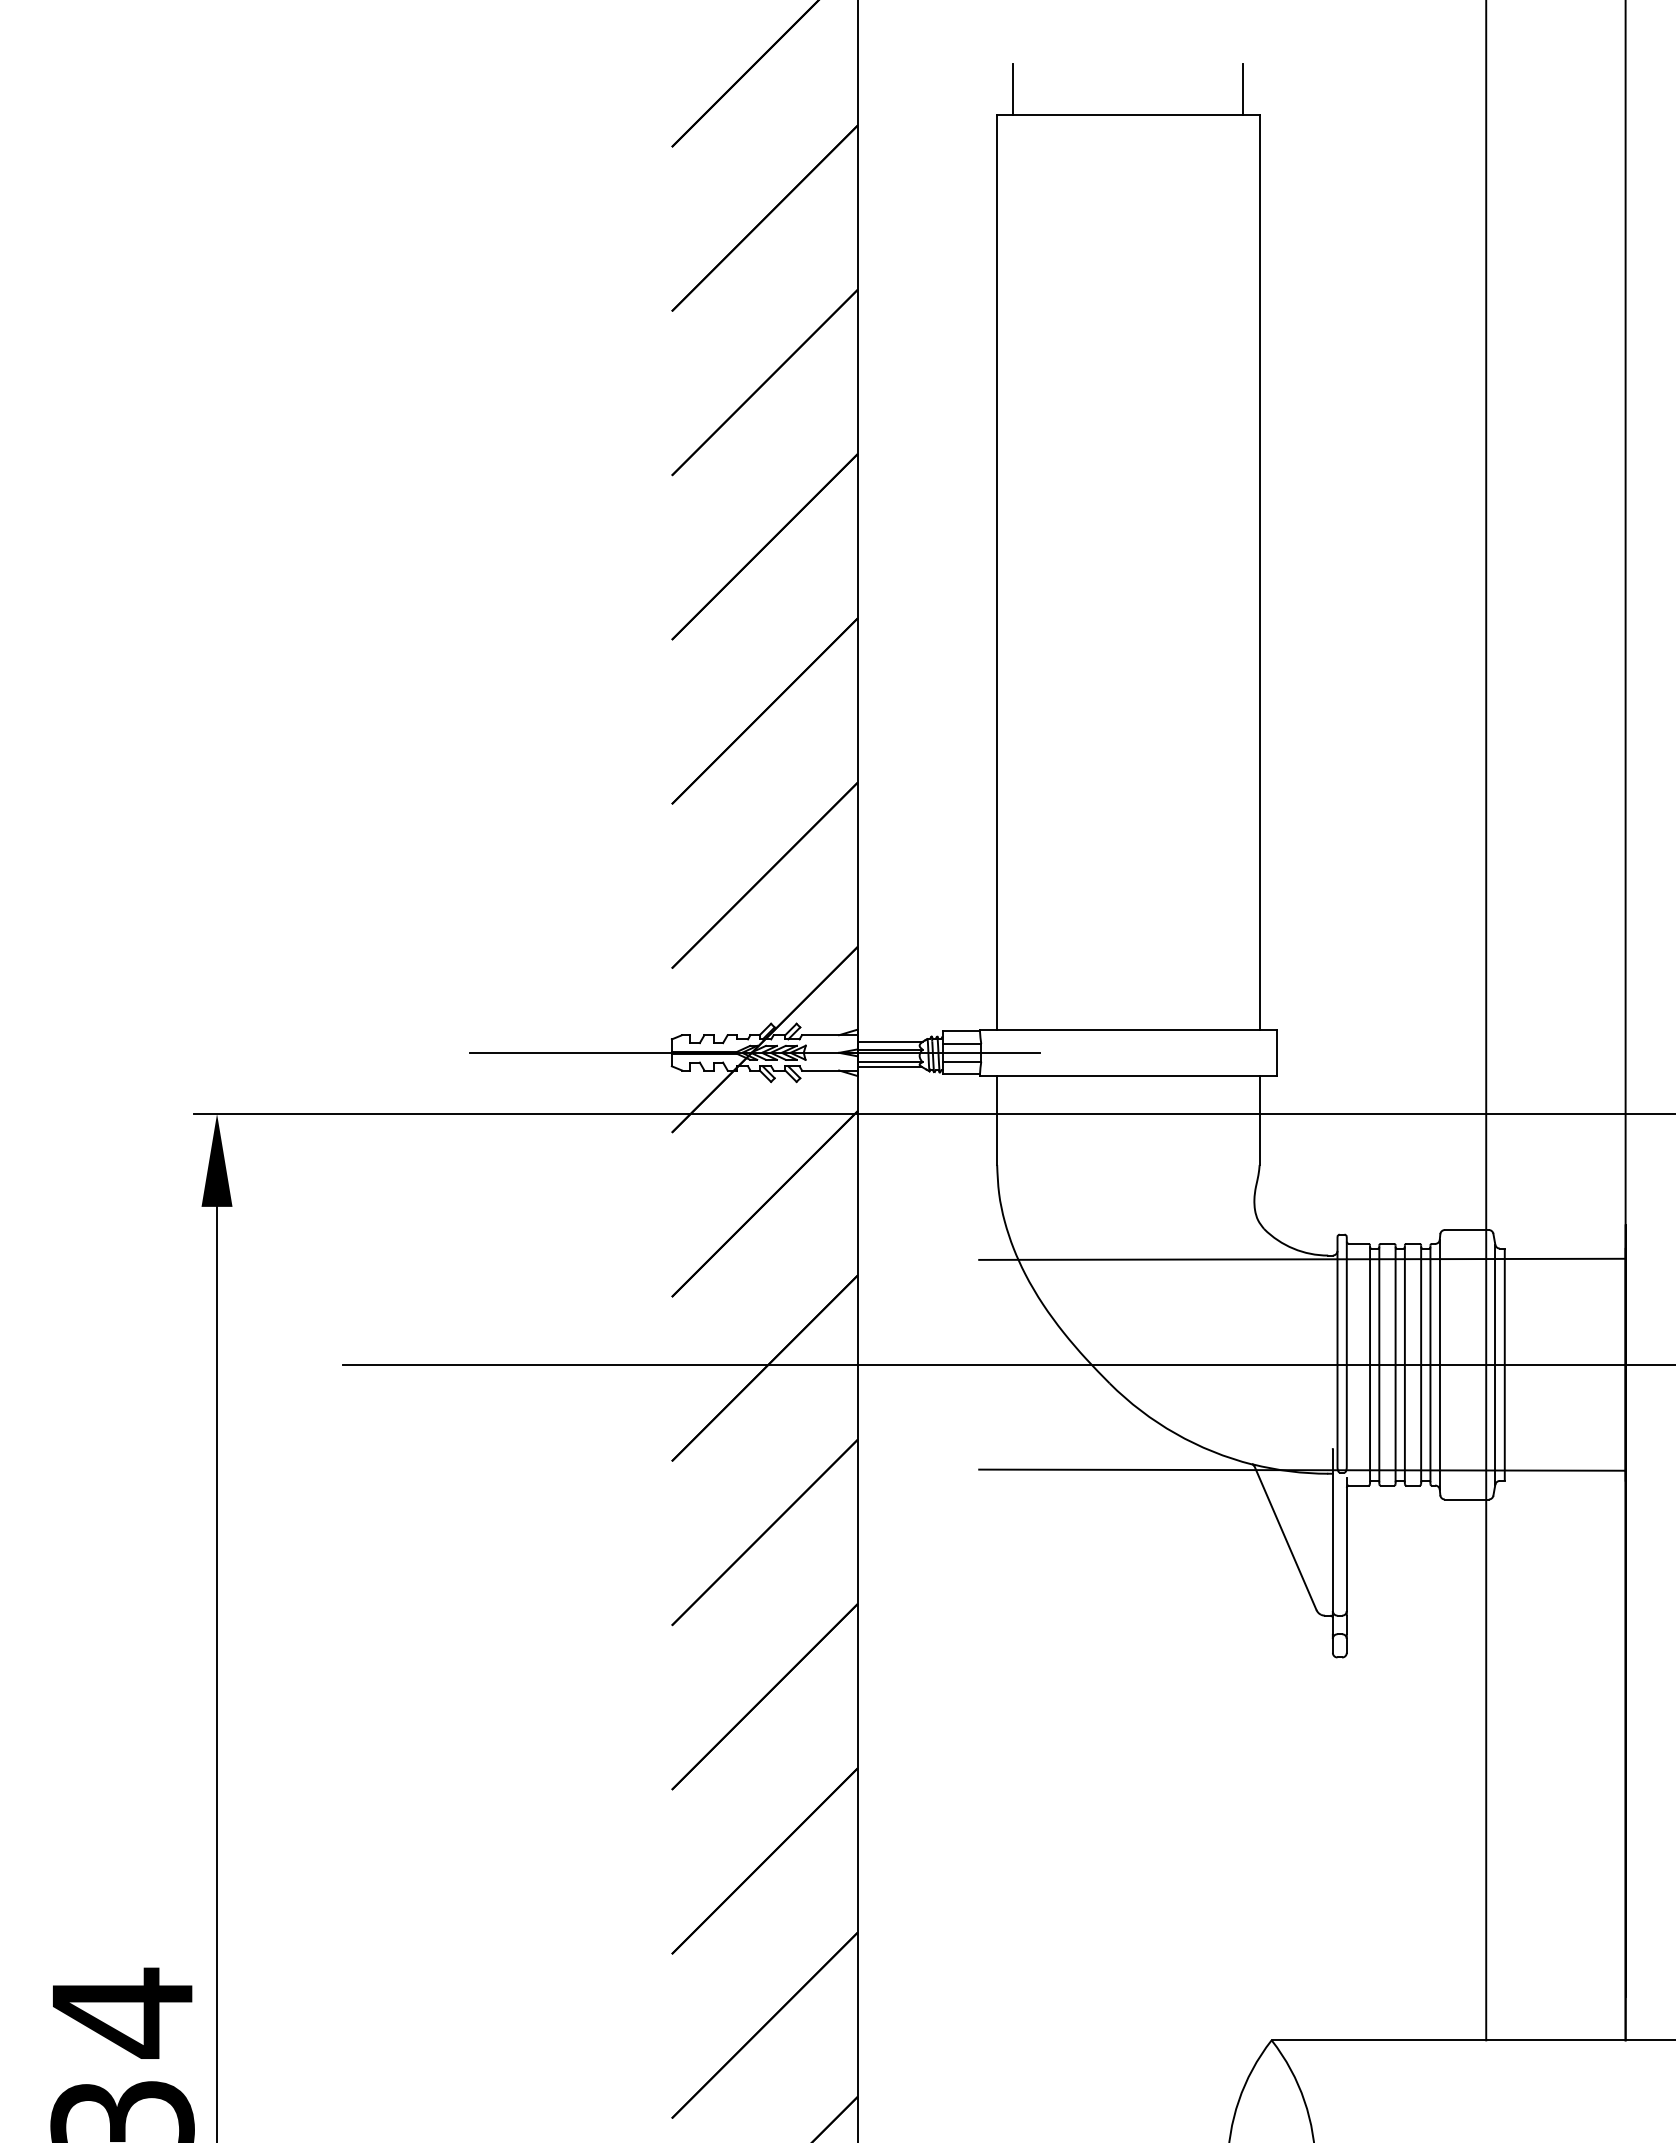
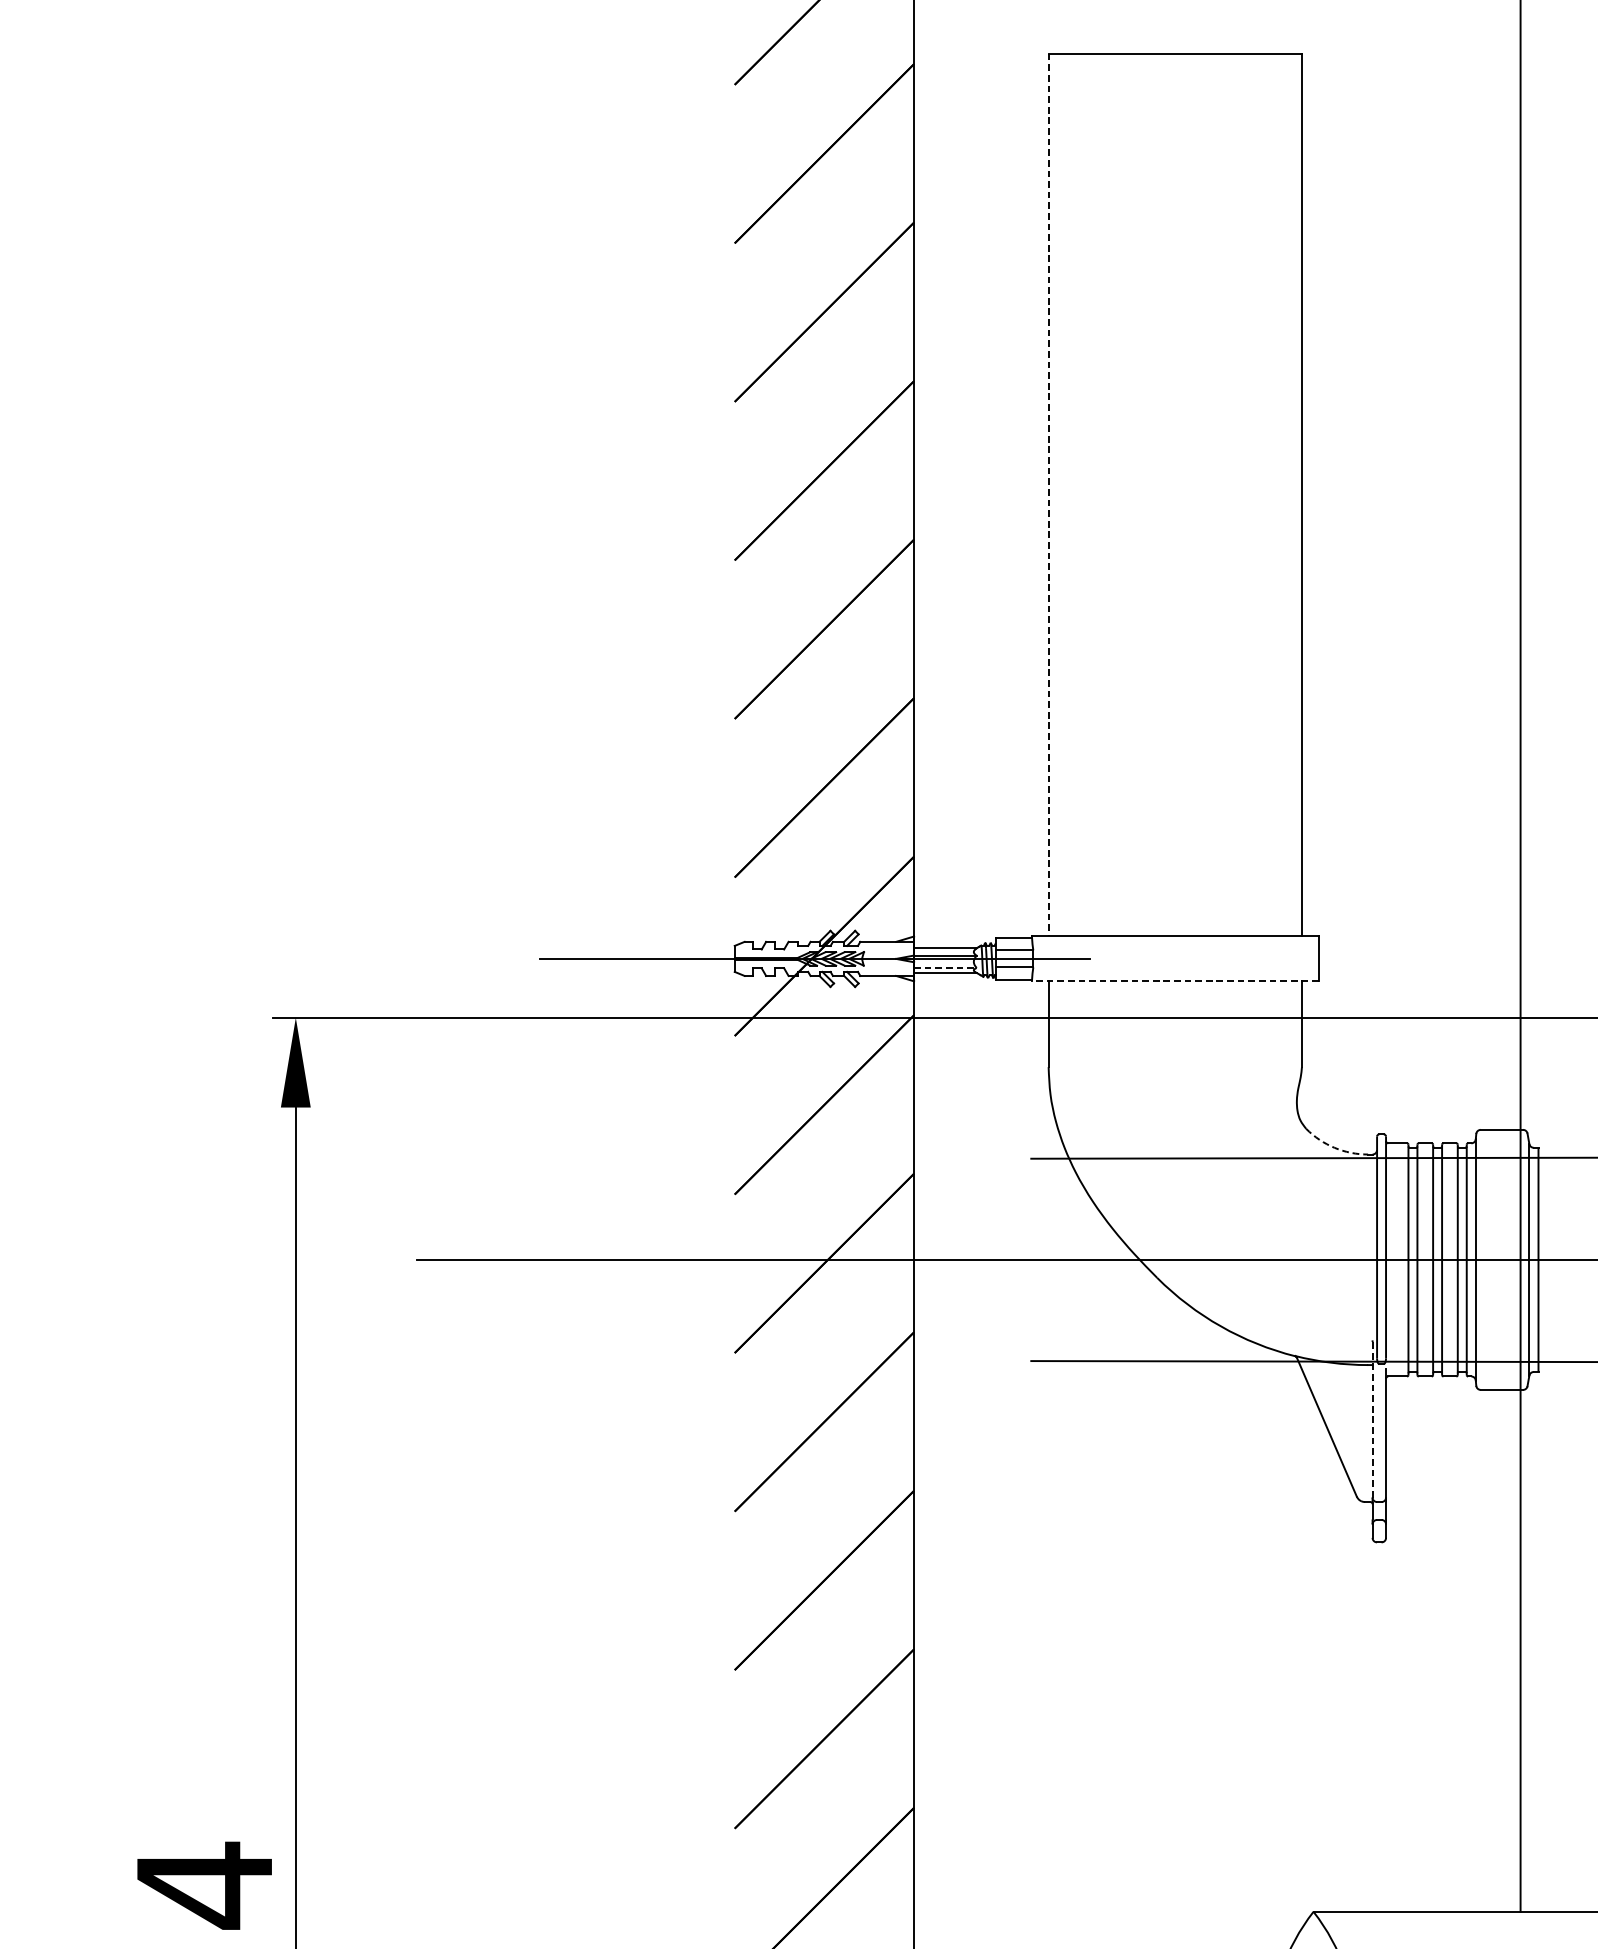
line: (1013, 89) -> (1064, 29), removed
line: (1243, 89) -> (1286, 29), removed
line: (997, 572) -> (1048, 495), solid -> dashed
line: (890, 1062) -> (945, 968), solid -> dashed
line: (1128, 1076) -> (1175, 981), solid -> dashed
arc: (1293, 1248) -> (1334, 1147), solid -> dashed
line: (1332, 1530) -> (1372, 1419), solid -> dashed

